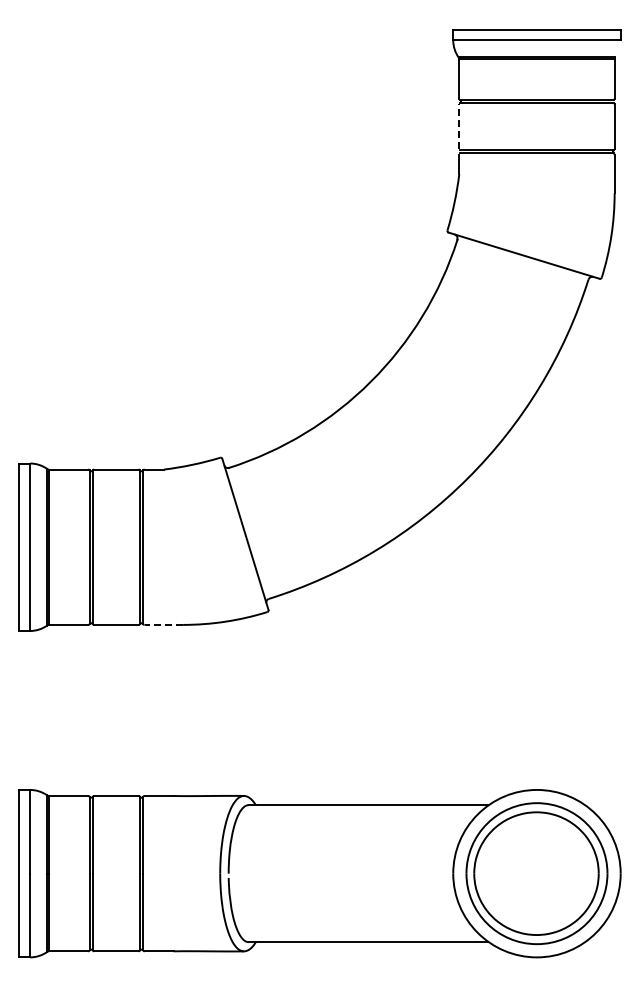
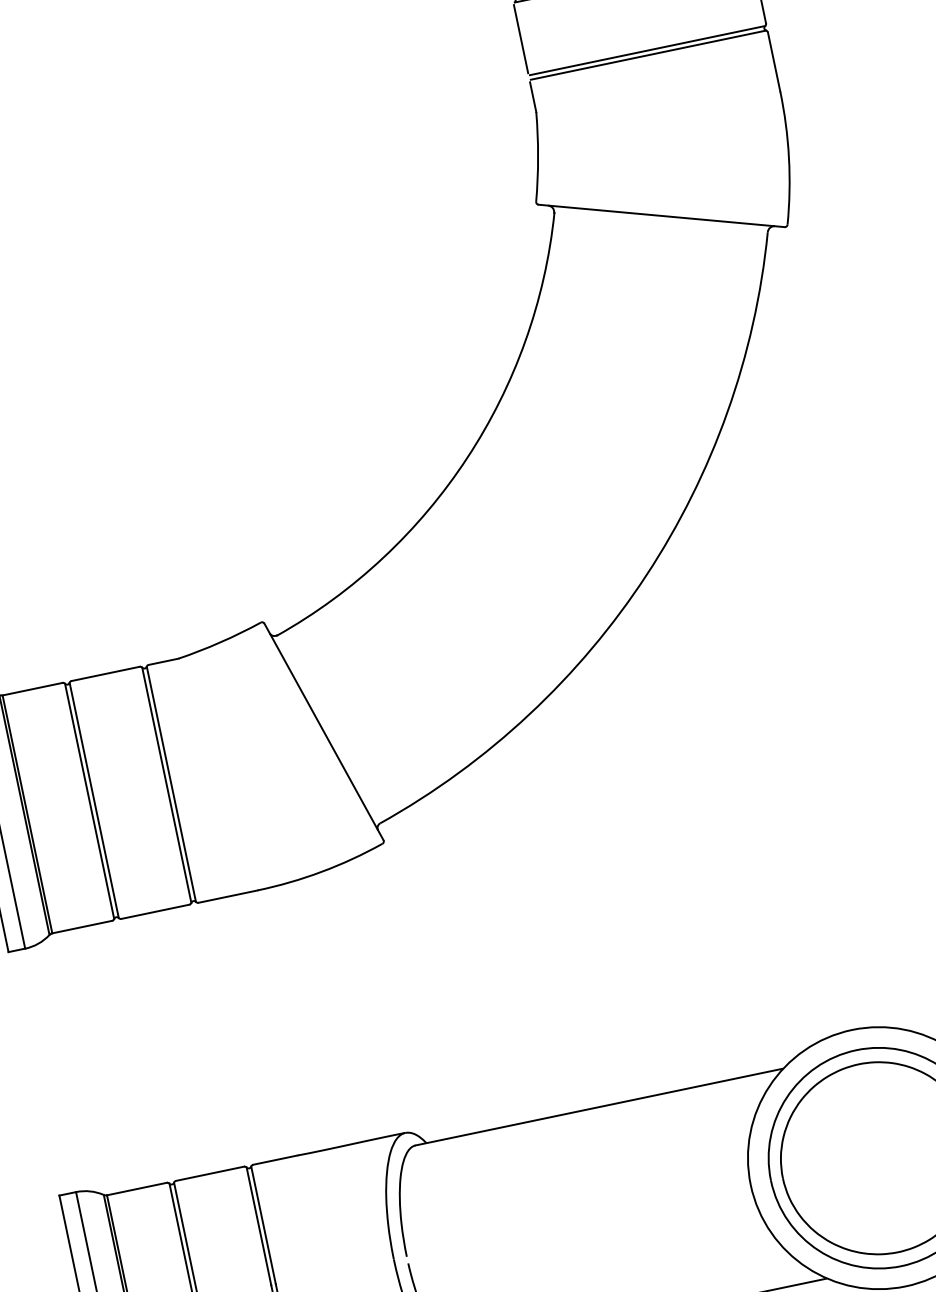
line: (459, 126) -> (521, 38), dashed -> solid
line: (163, 624) -> (227, 896), dashed -> solid

